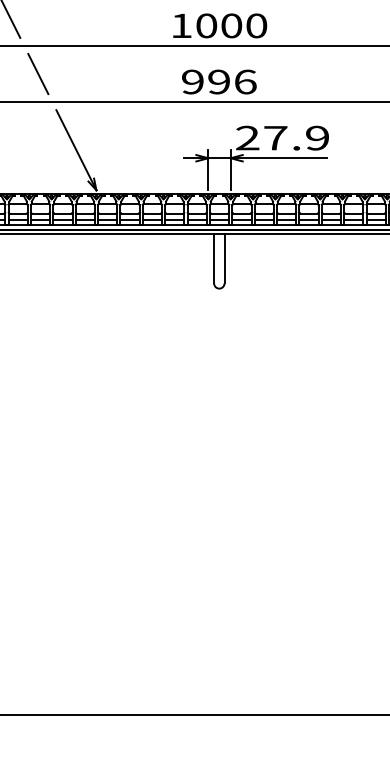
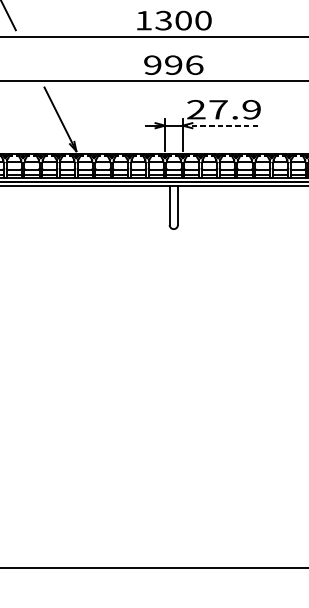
text: (206, 25) -> (163, 20), 1000 -> 1300
line: (38, 74) -> (30, 59), removed
line: (279, 158) -> (221, 125), solid -> dashed

